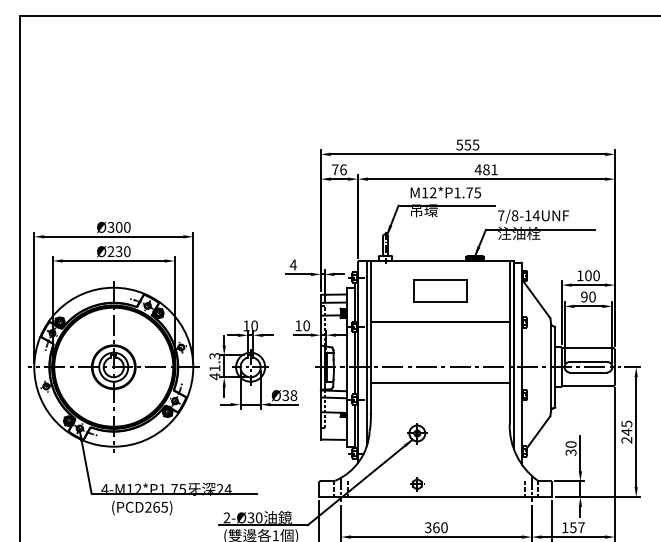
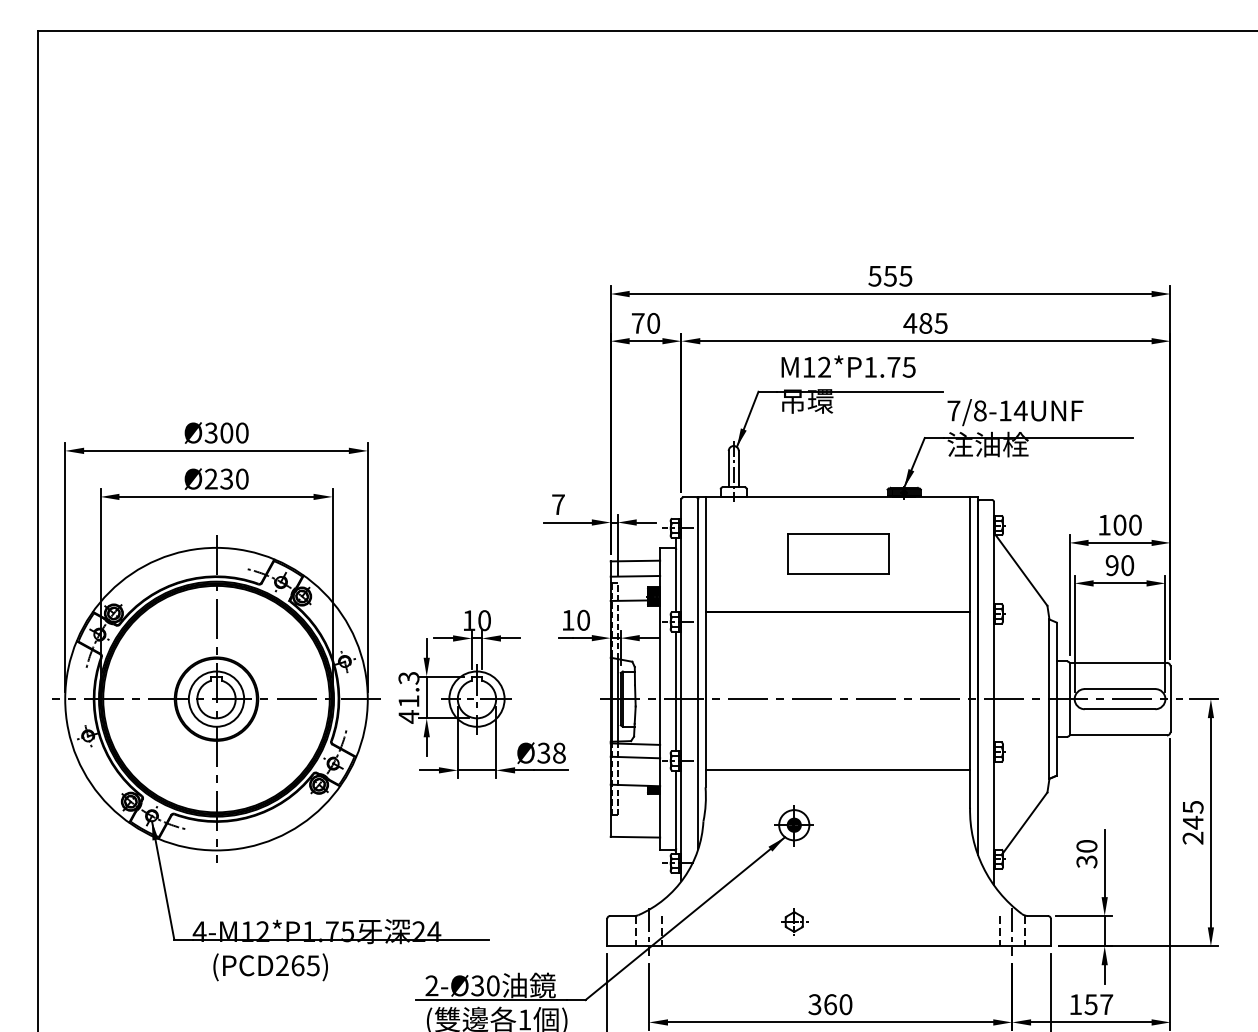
text: (343, 169) -> (653, 322), 76 -> 70
text: (494, 169) -> (941, 322), 481 -> 485
text: (292, 264) -> (556, 503), 4 -> 7
line: (439, 383) -> (836, 770), moved

